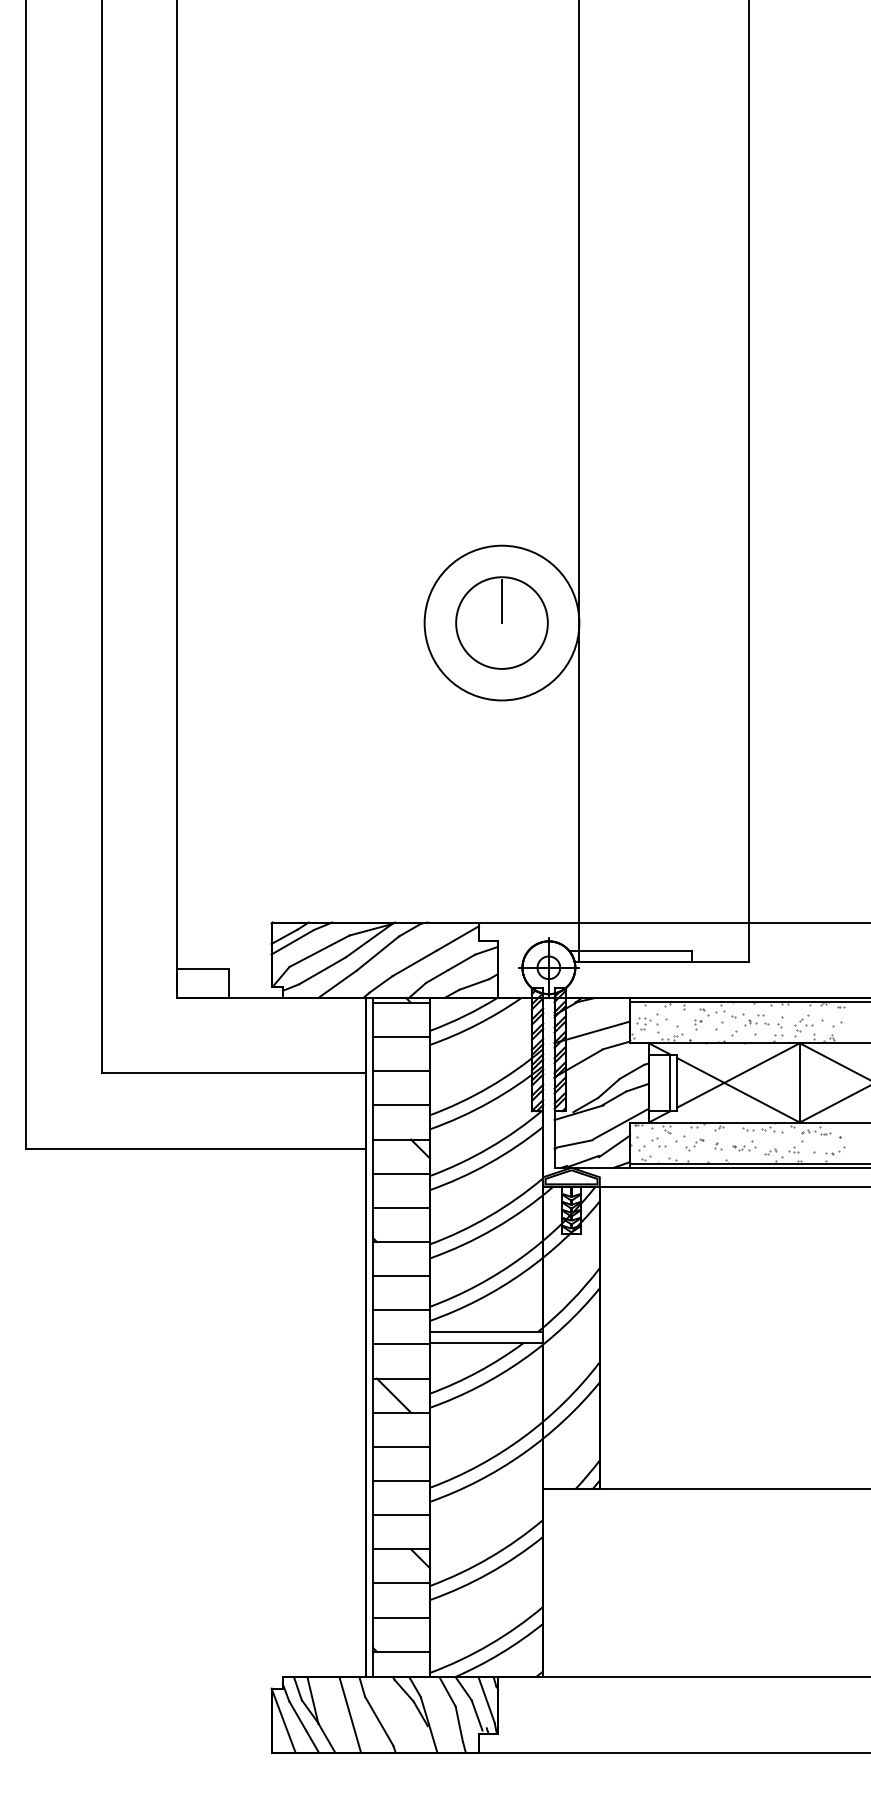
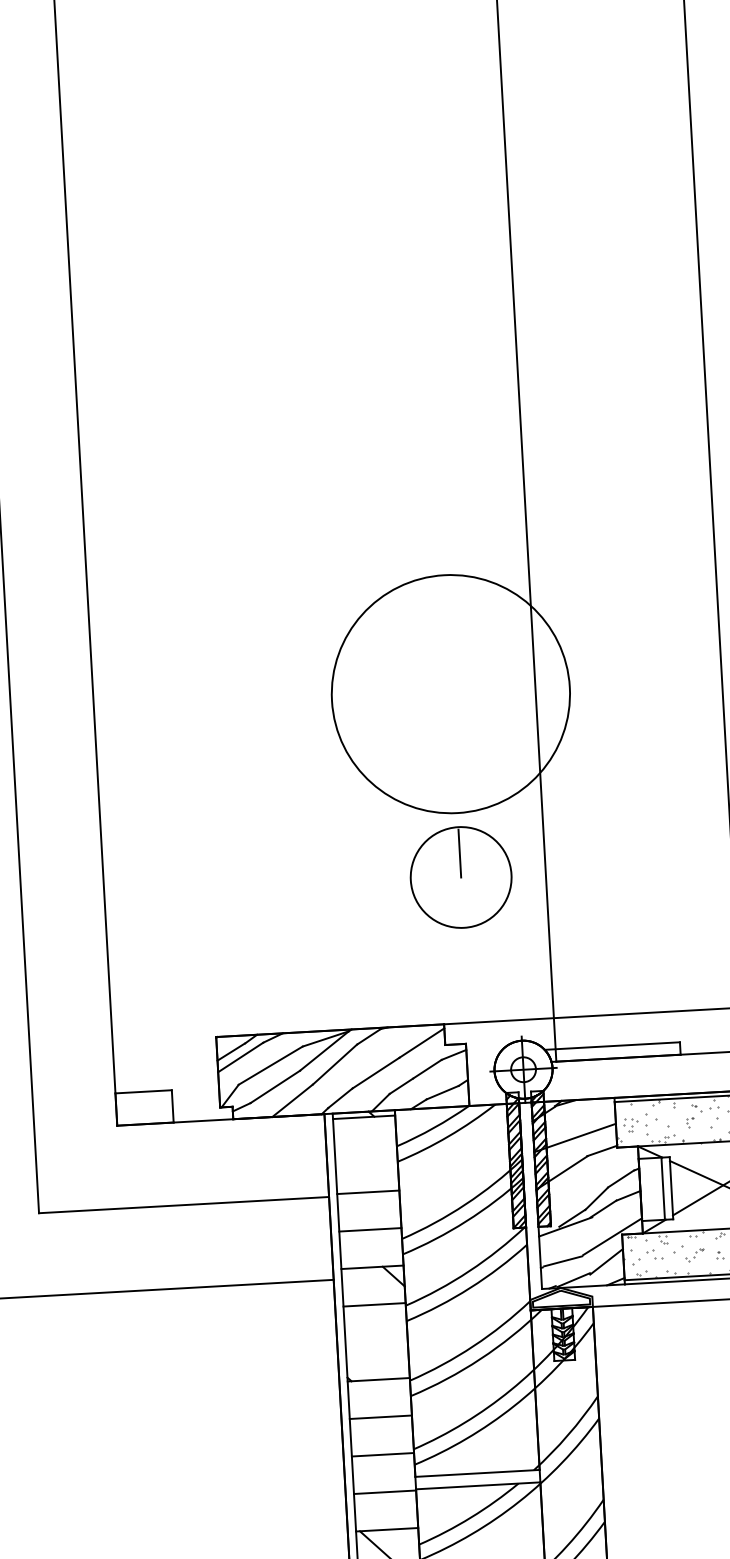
circle: (501, 622) -> (450, 693), size x1.4
part: (501, 622) -> (460, 876), moved
line: (401, 1037) -> (366, 1155), removed
line: (401, 1207) -> (376, 1341), removed

